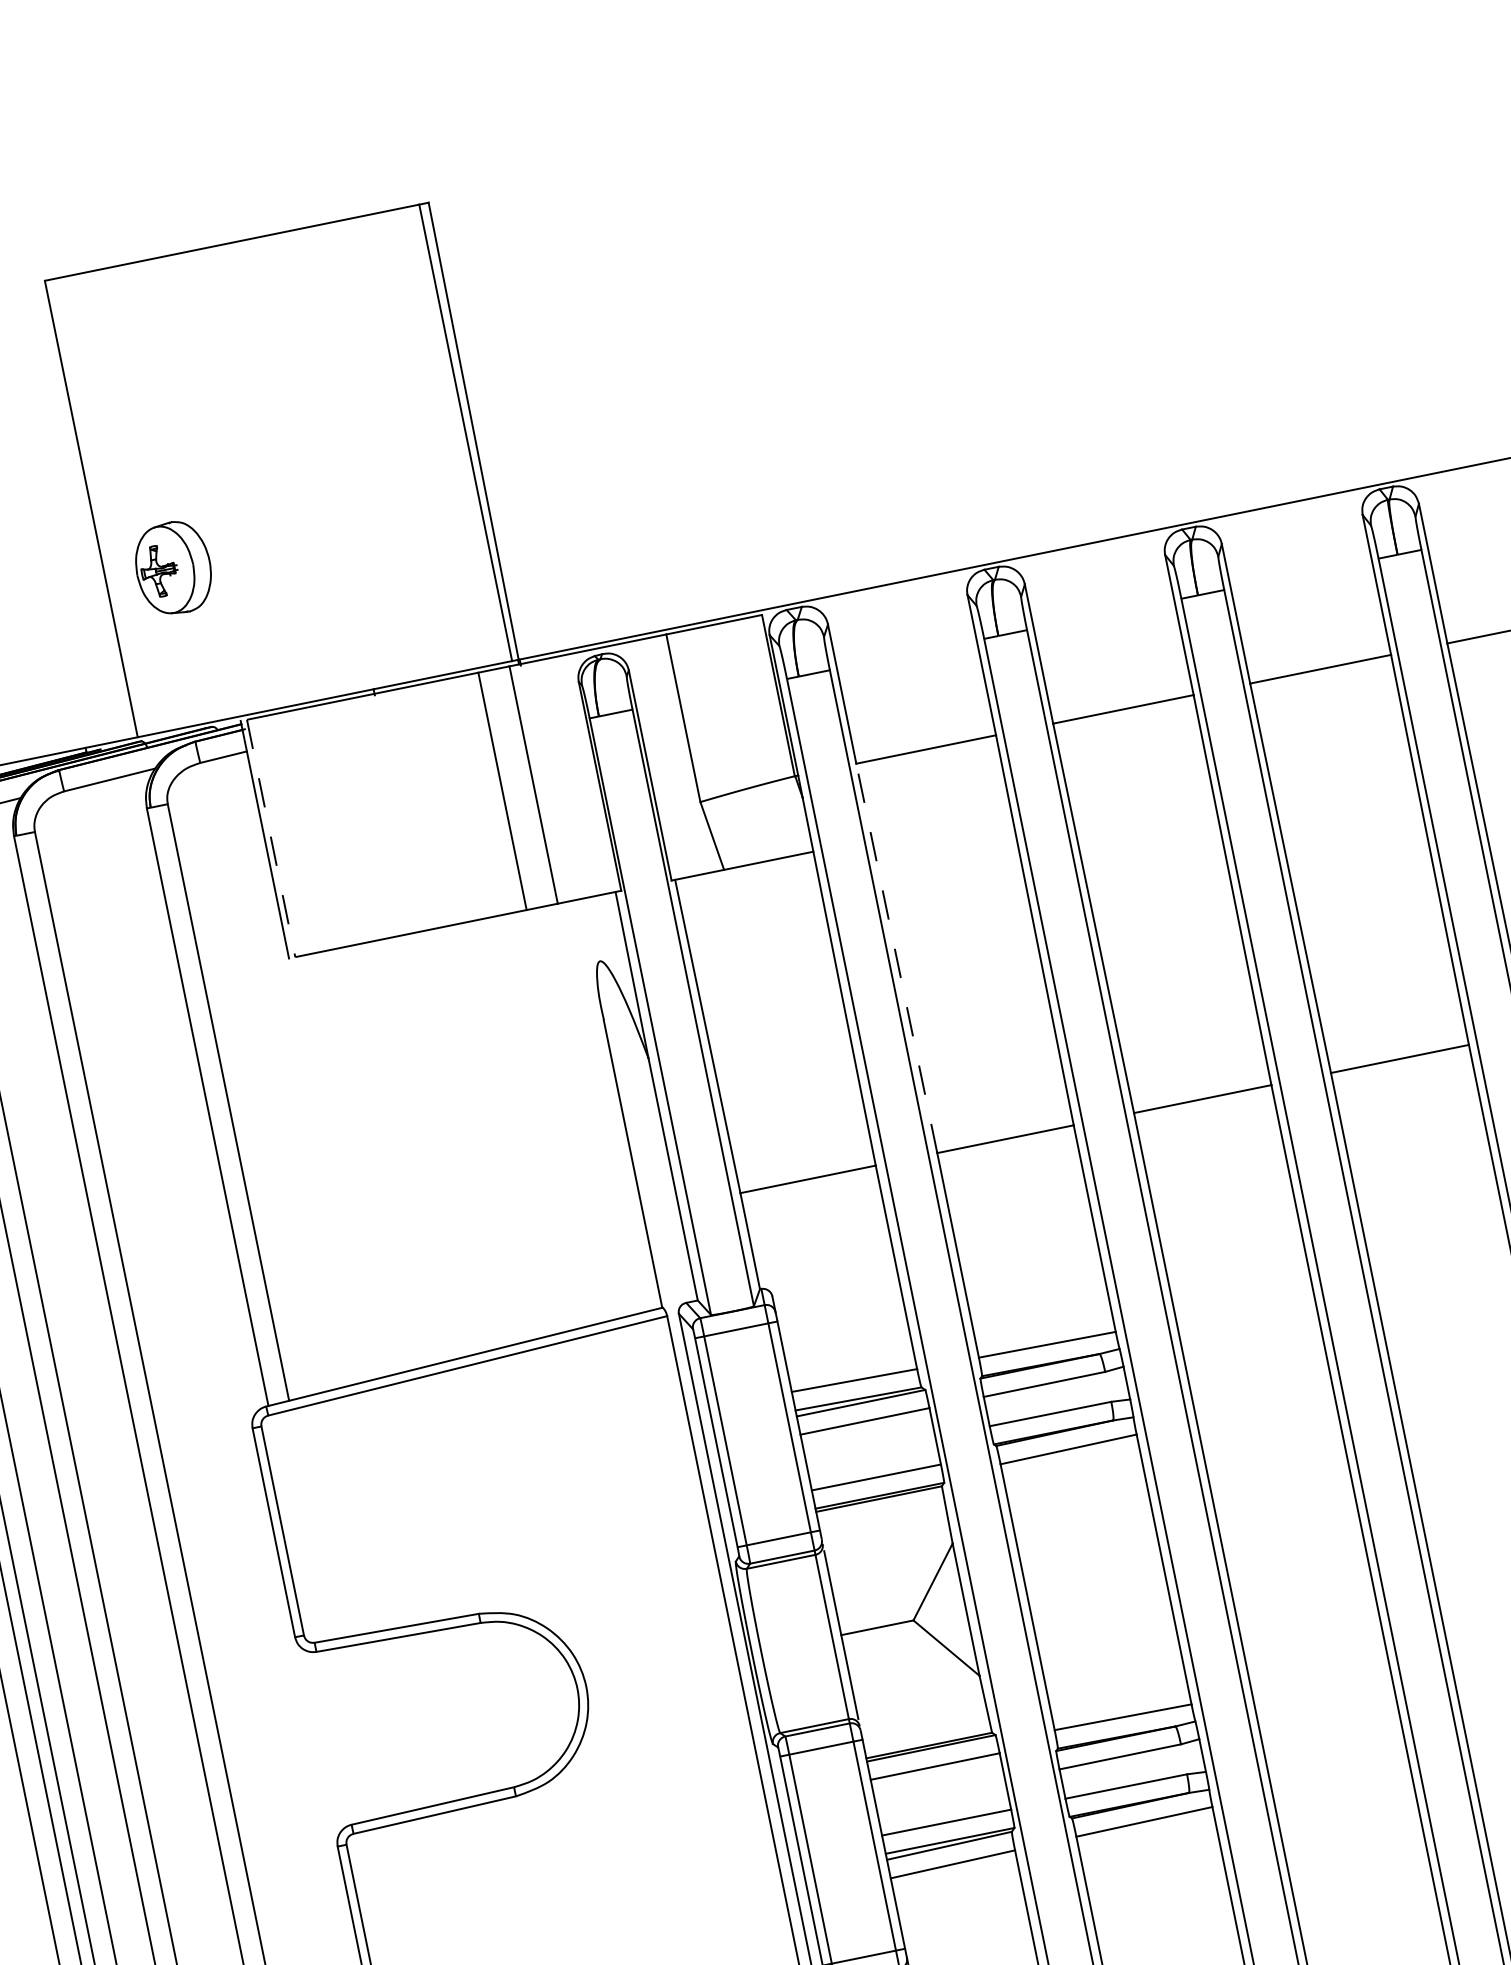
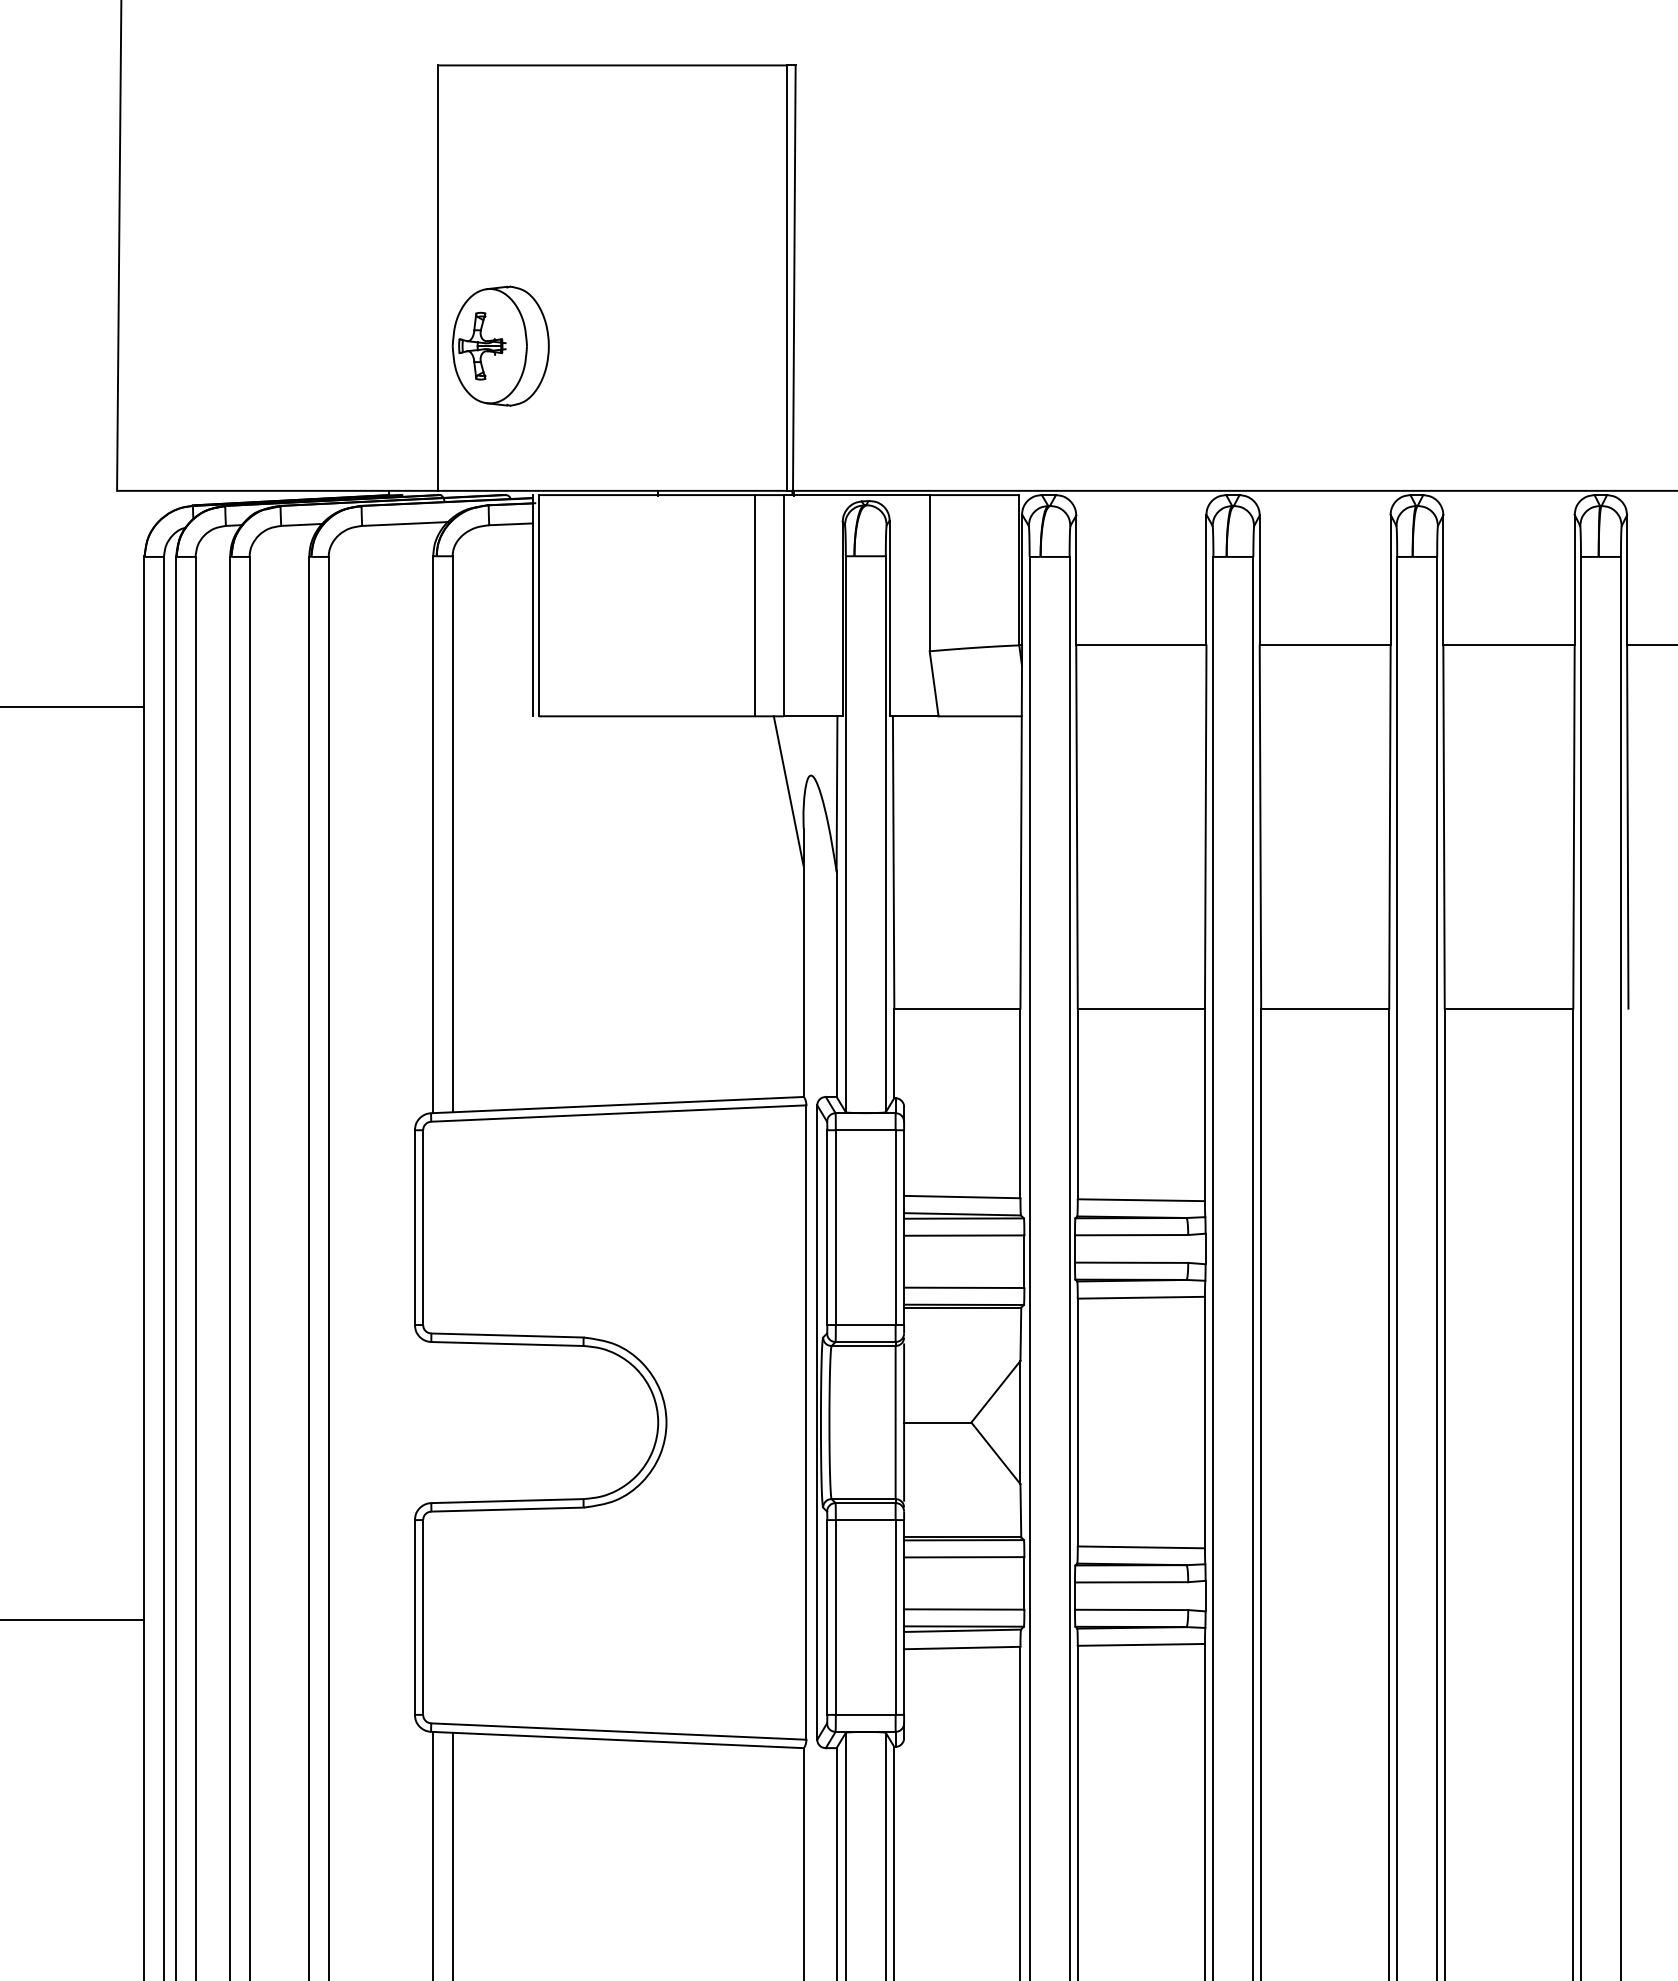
part: (173, 567) -> (500, 345), size x1.43
line: (270, 838) -> (538, 605), dashed -> solid
line: (897, 958) -> (1077, 827), dashed -> solid
line: (579, 982) -> (788, 790), added

